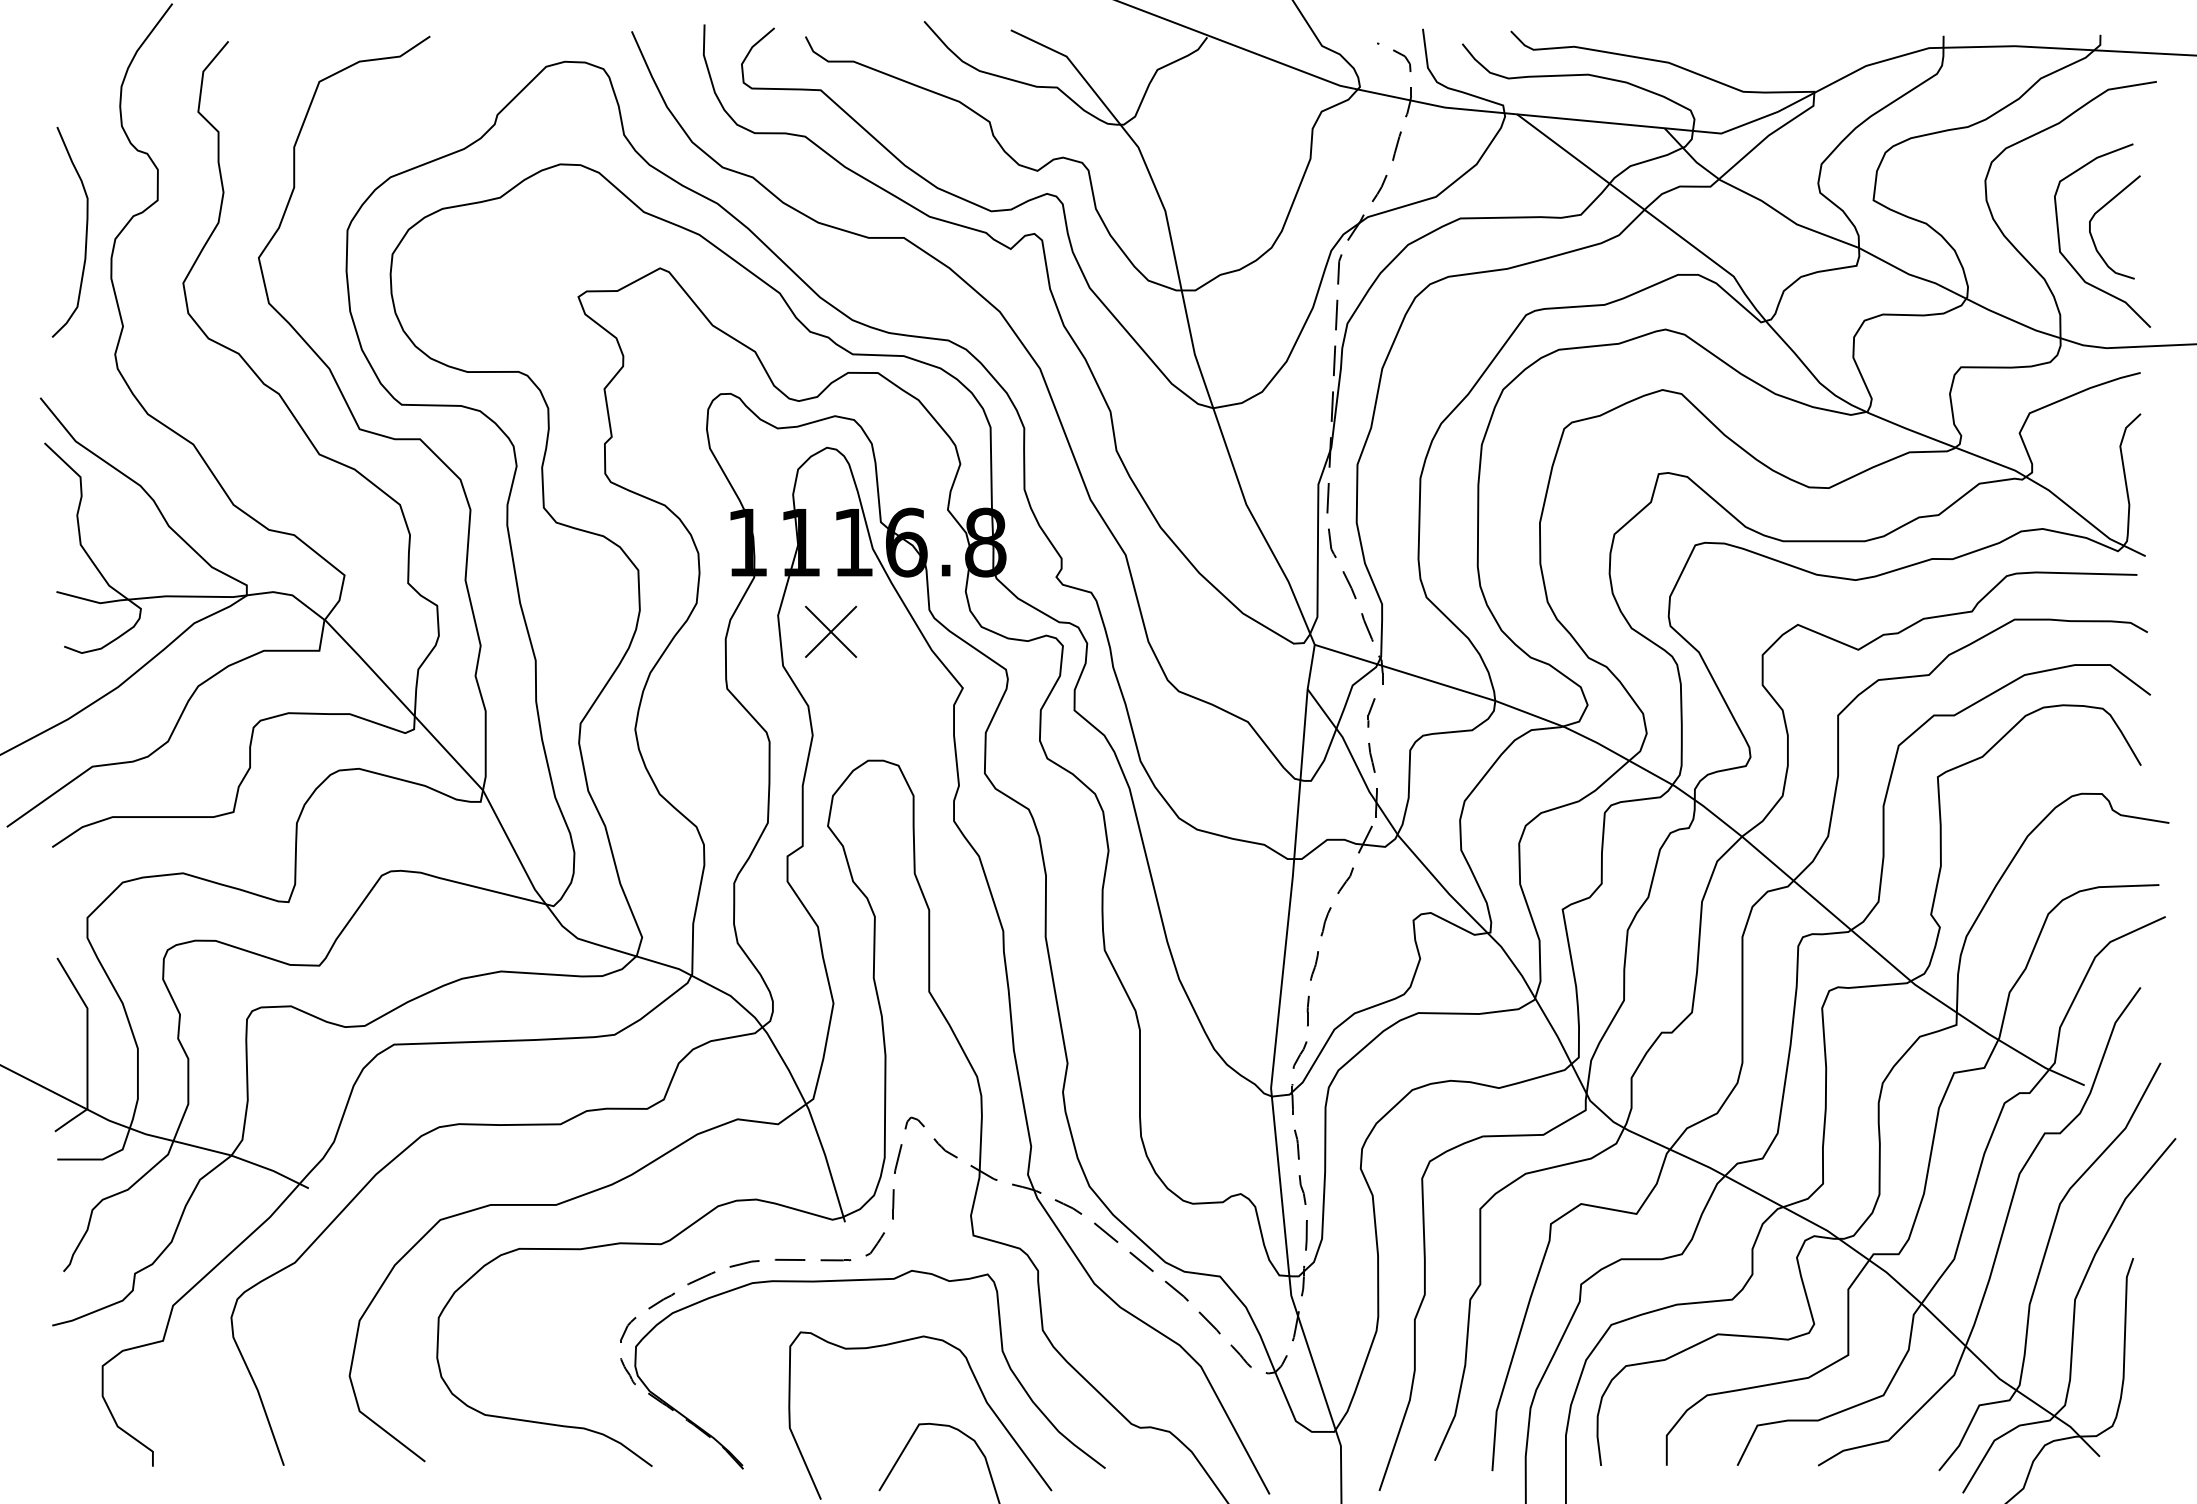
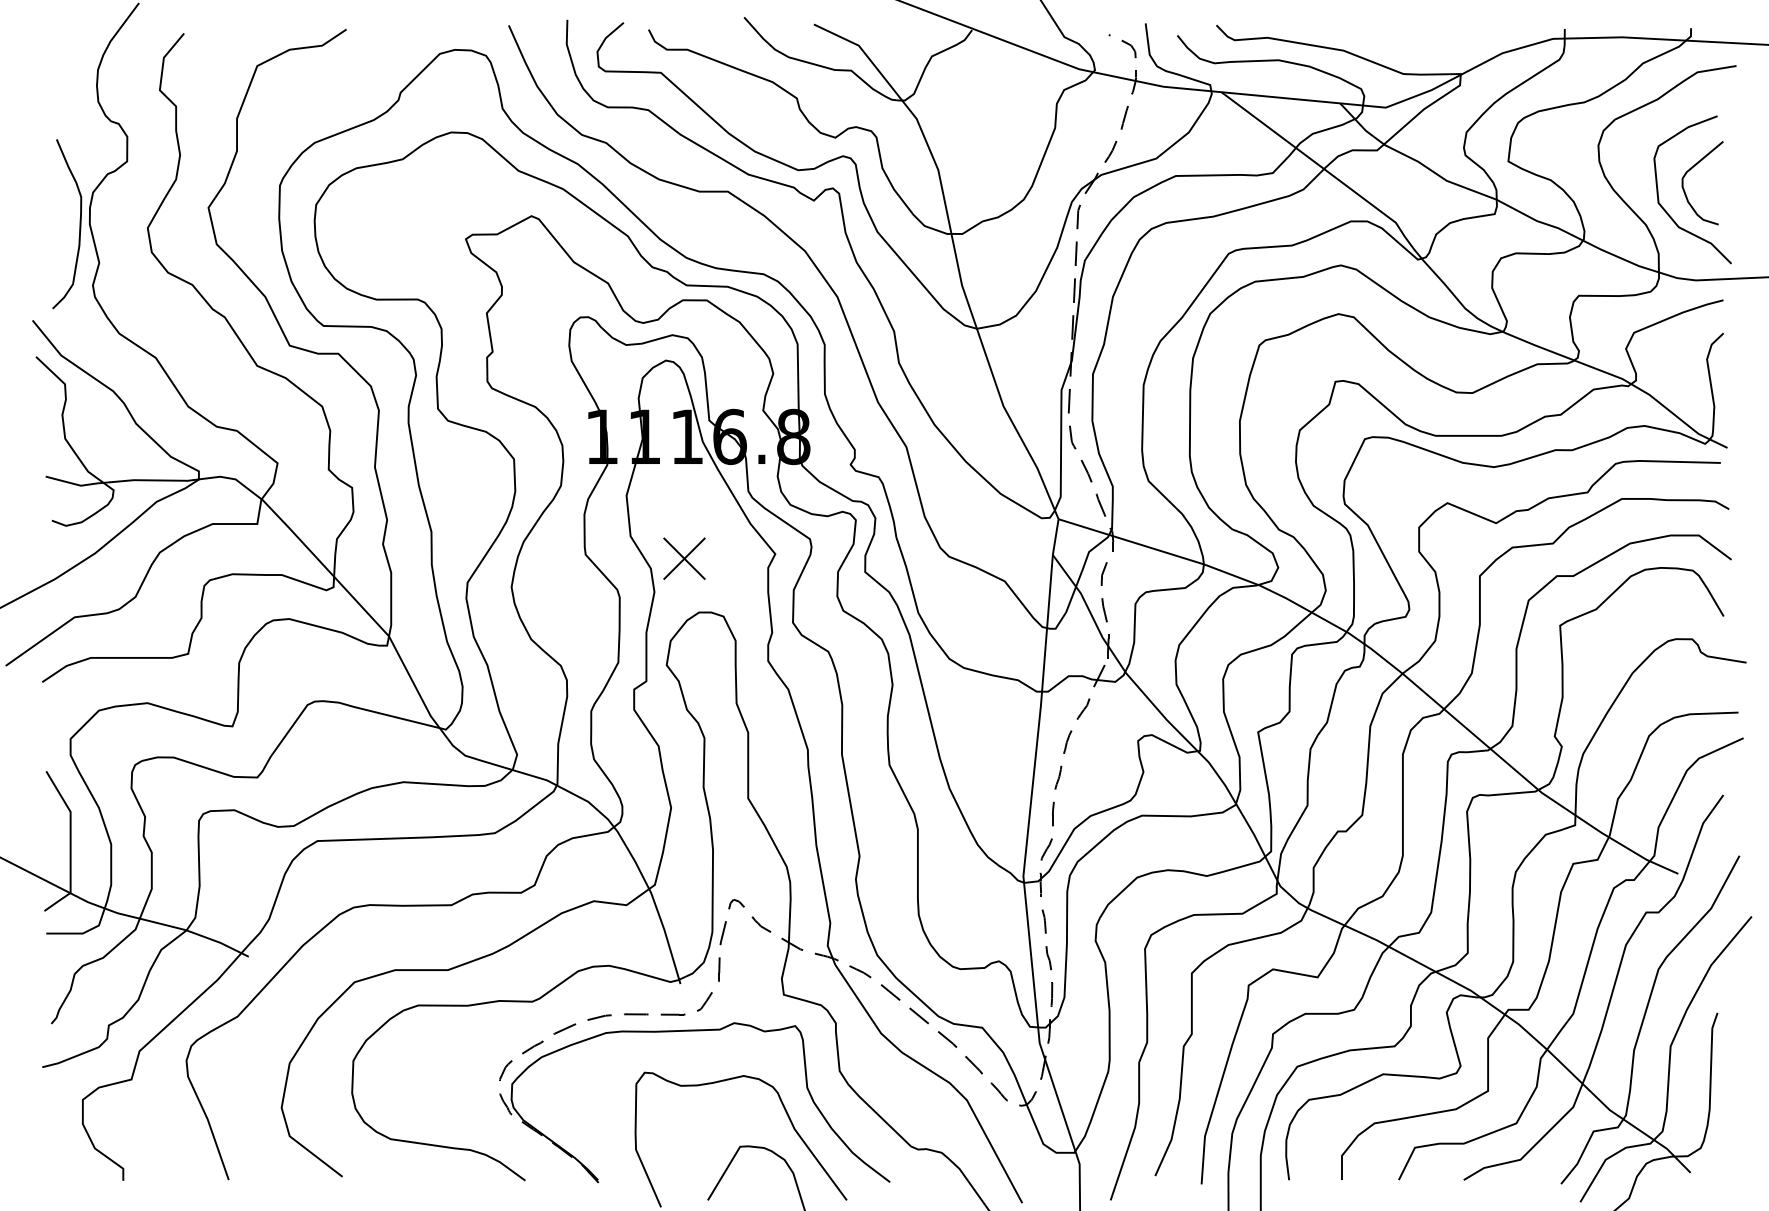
curve: (85, 232) -> (79, 224), moved
part: (831, 631) -> (684, 558), moved

